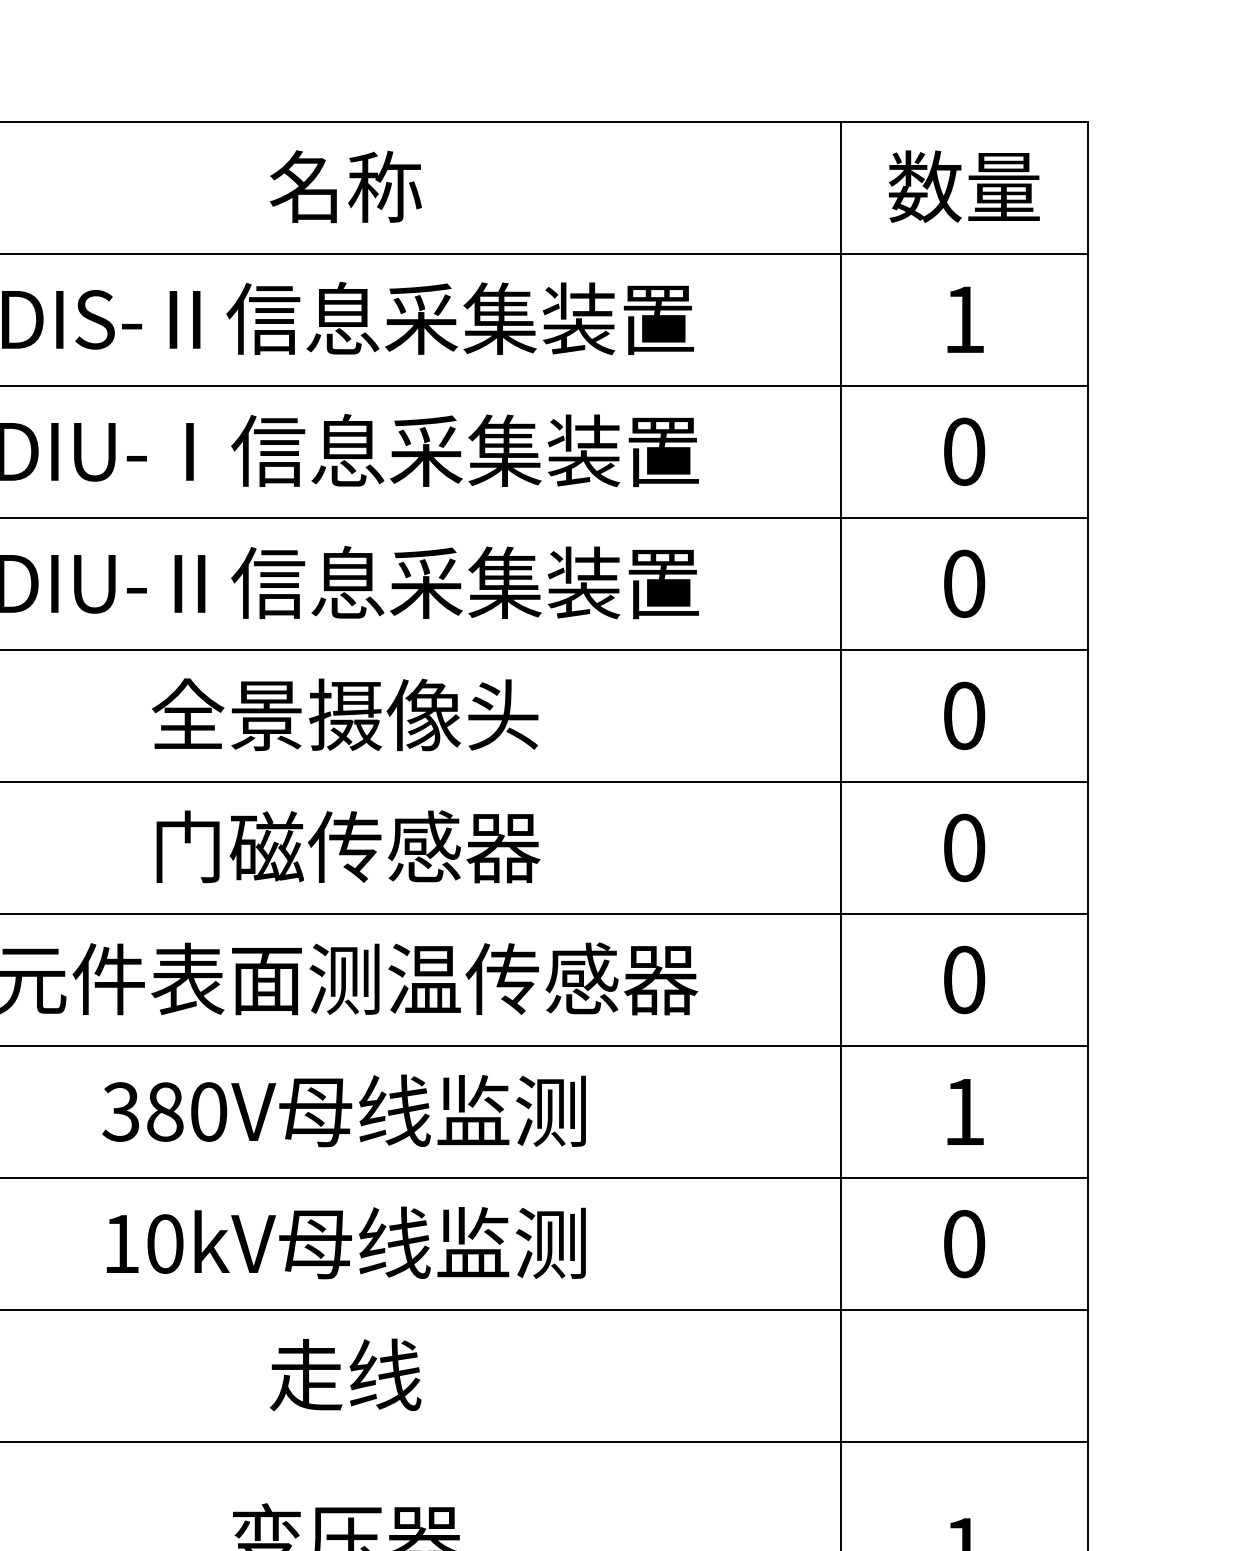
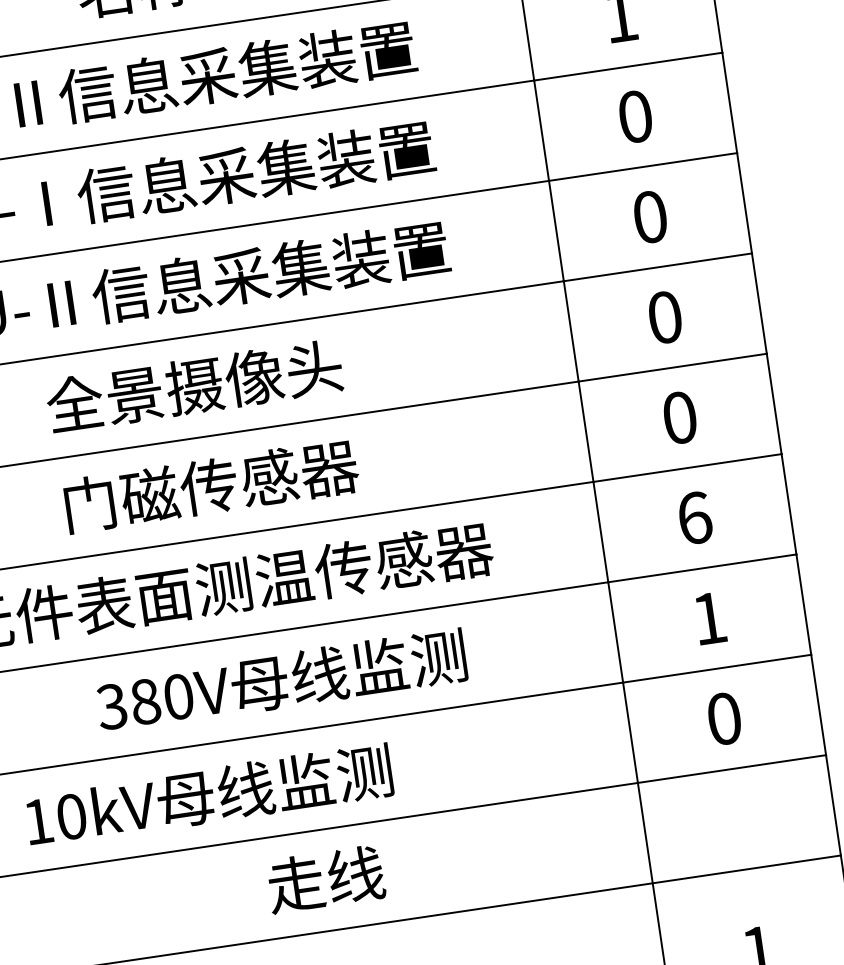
text: (964, 979) -> (694, 517), 0 -> 6
text: (343, 1110) -> (280, 680), moved
text: (345, 1242) -> (208, 795), moved
text: (345, 1374) -> (325, 879), moved

